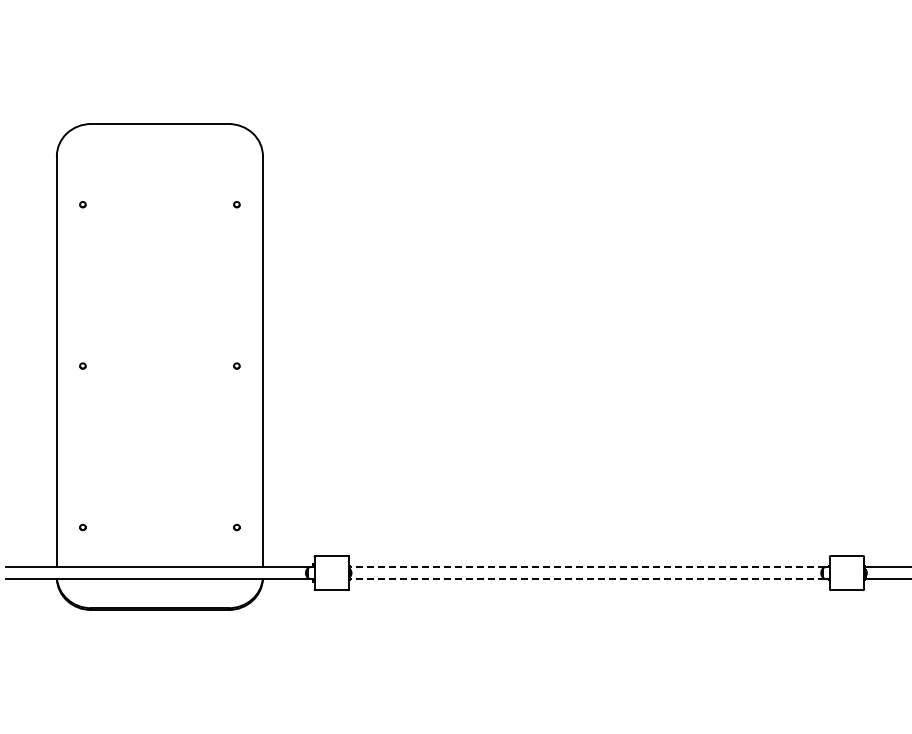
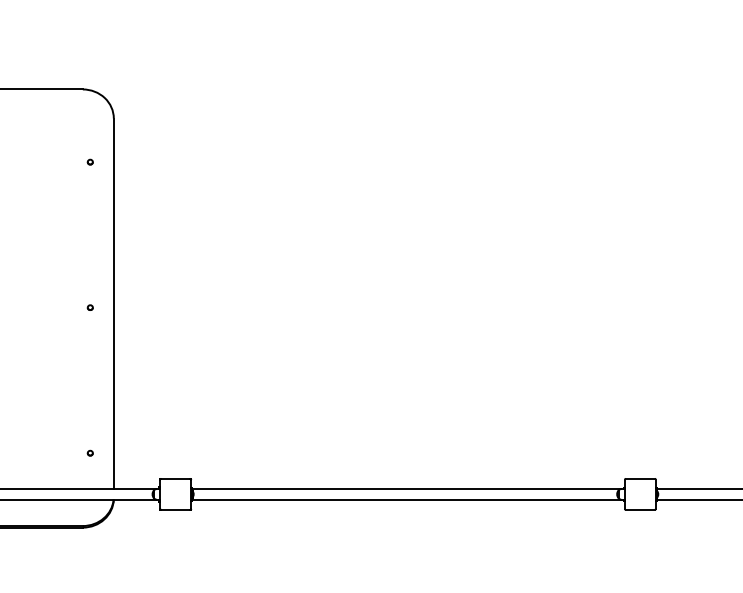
line: (587, 567) -> (406, 489), dashed -> solid
line: (587, 578) -> (406, 499), dashed -> solid

